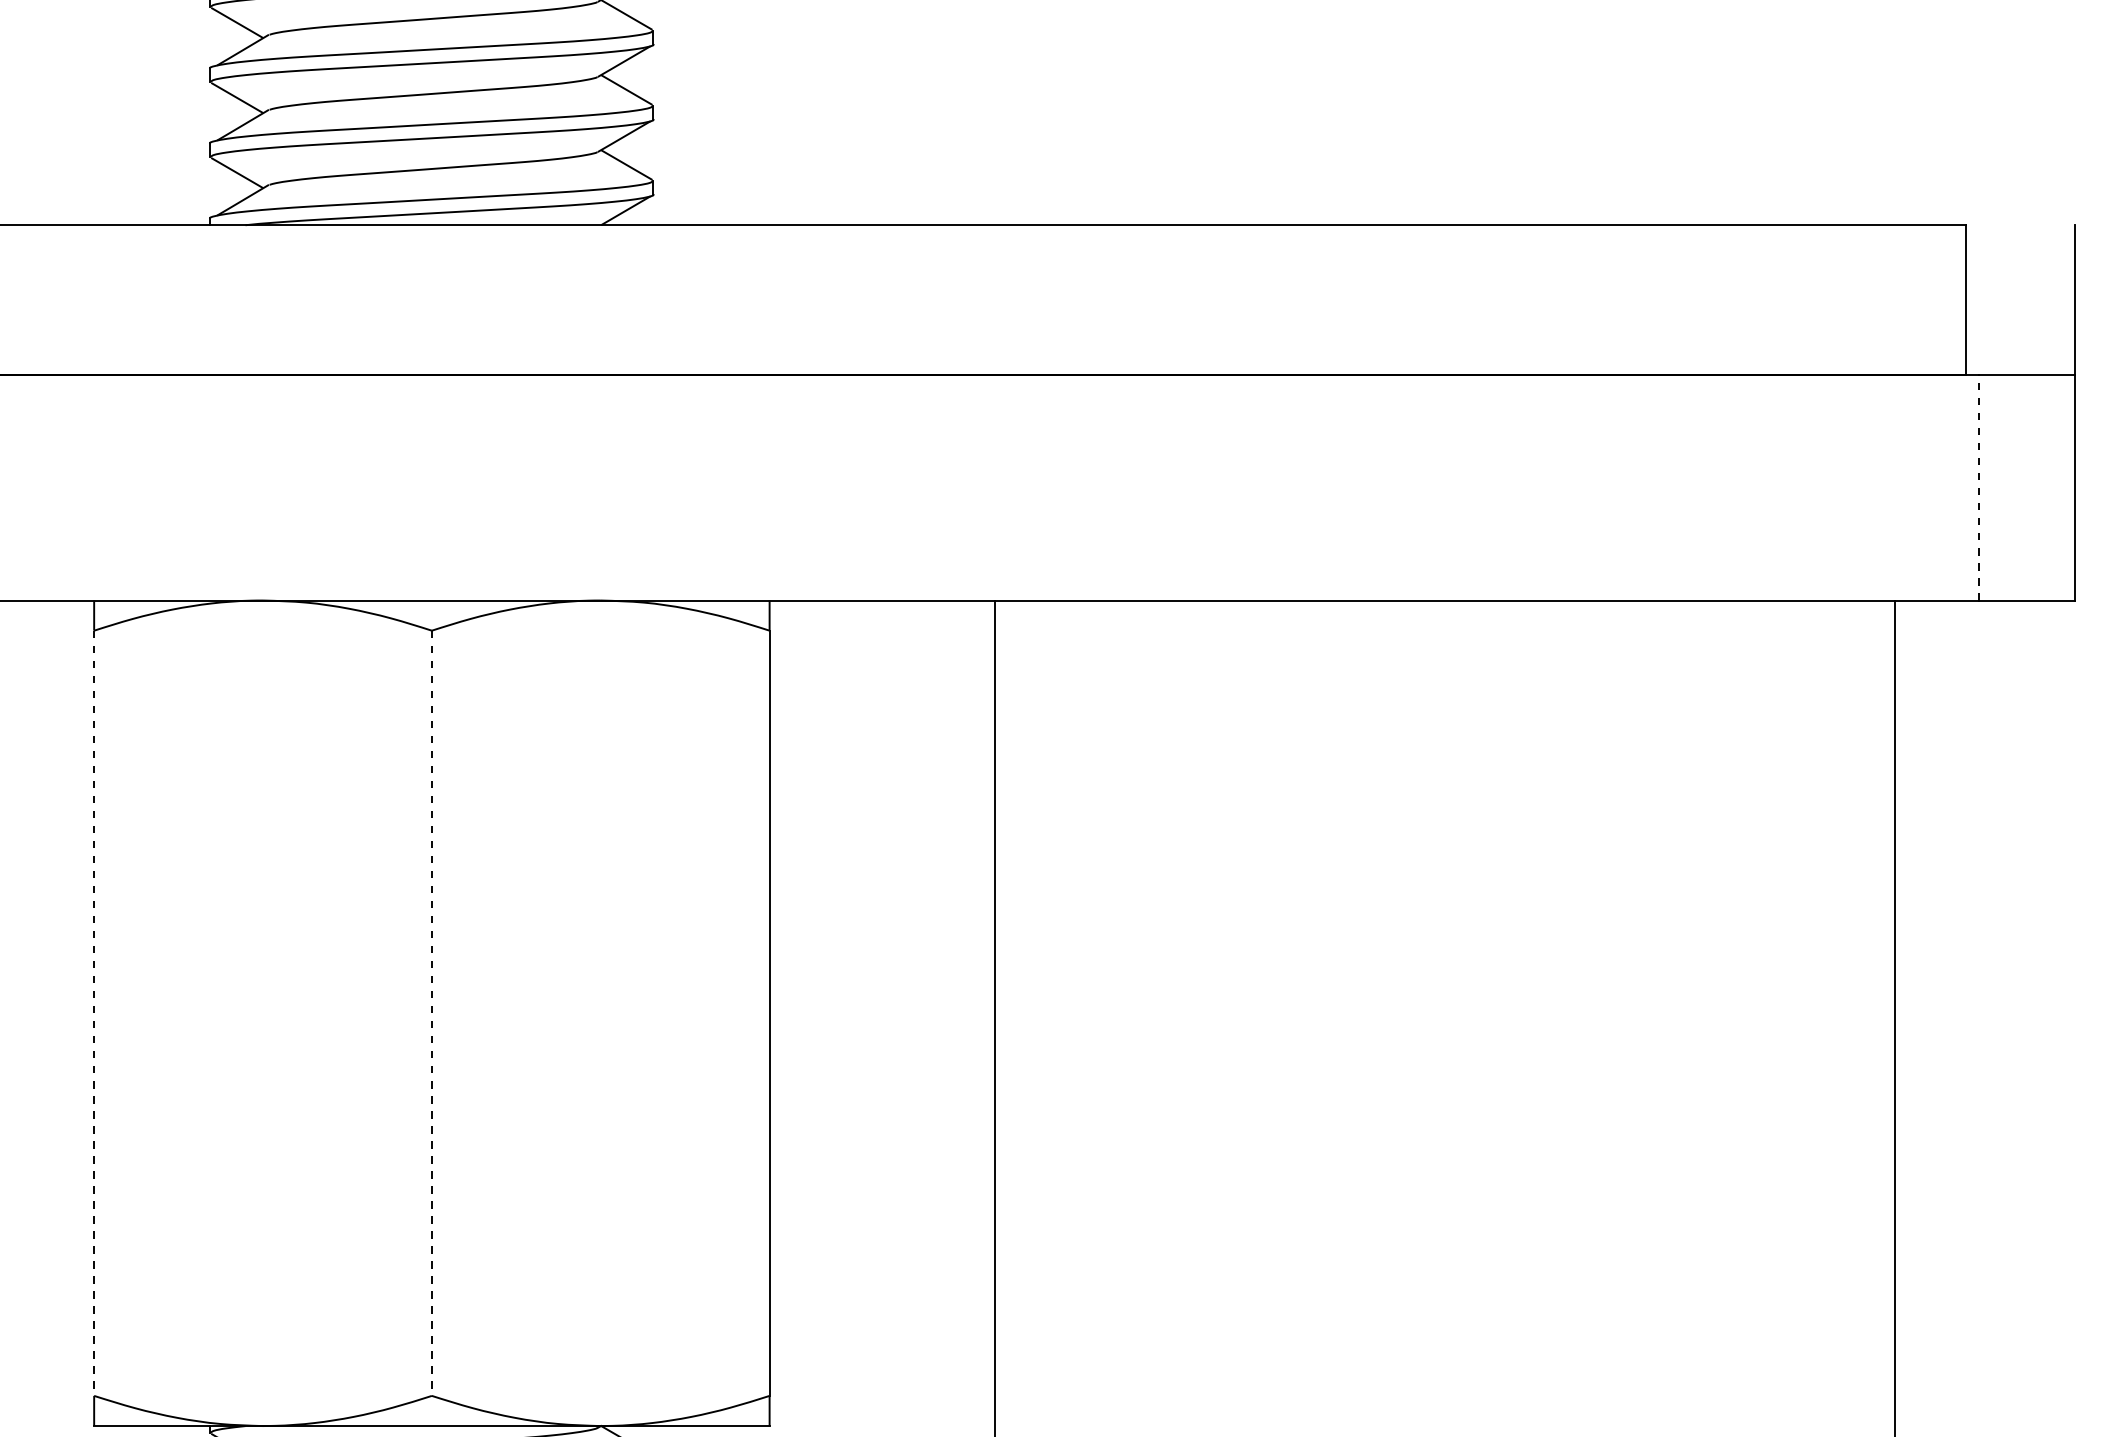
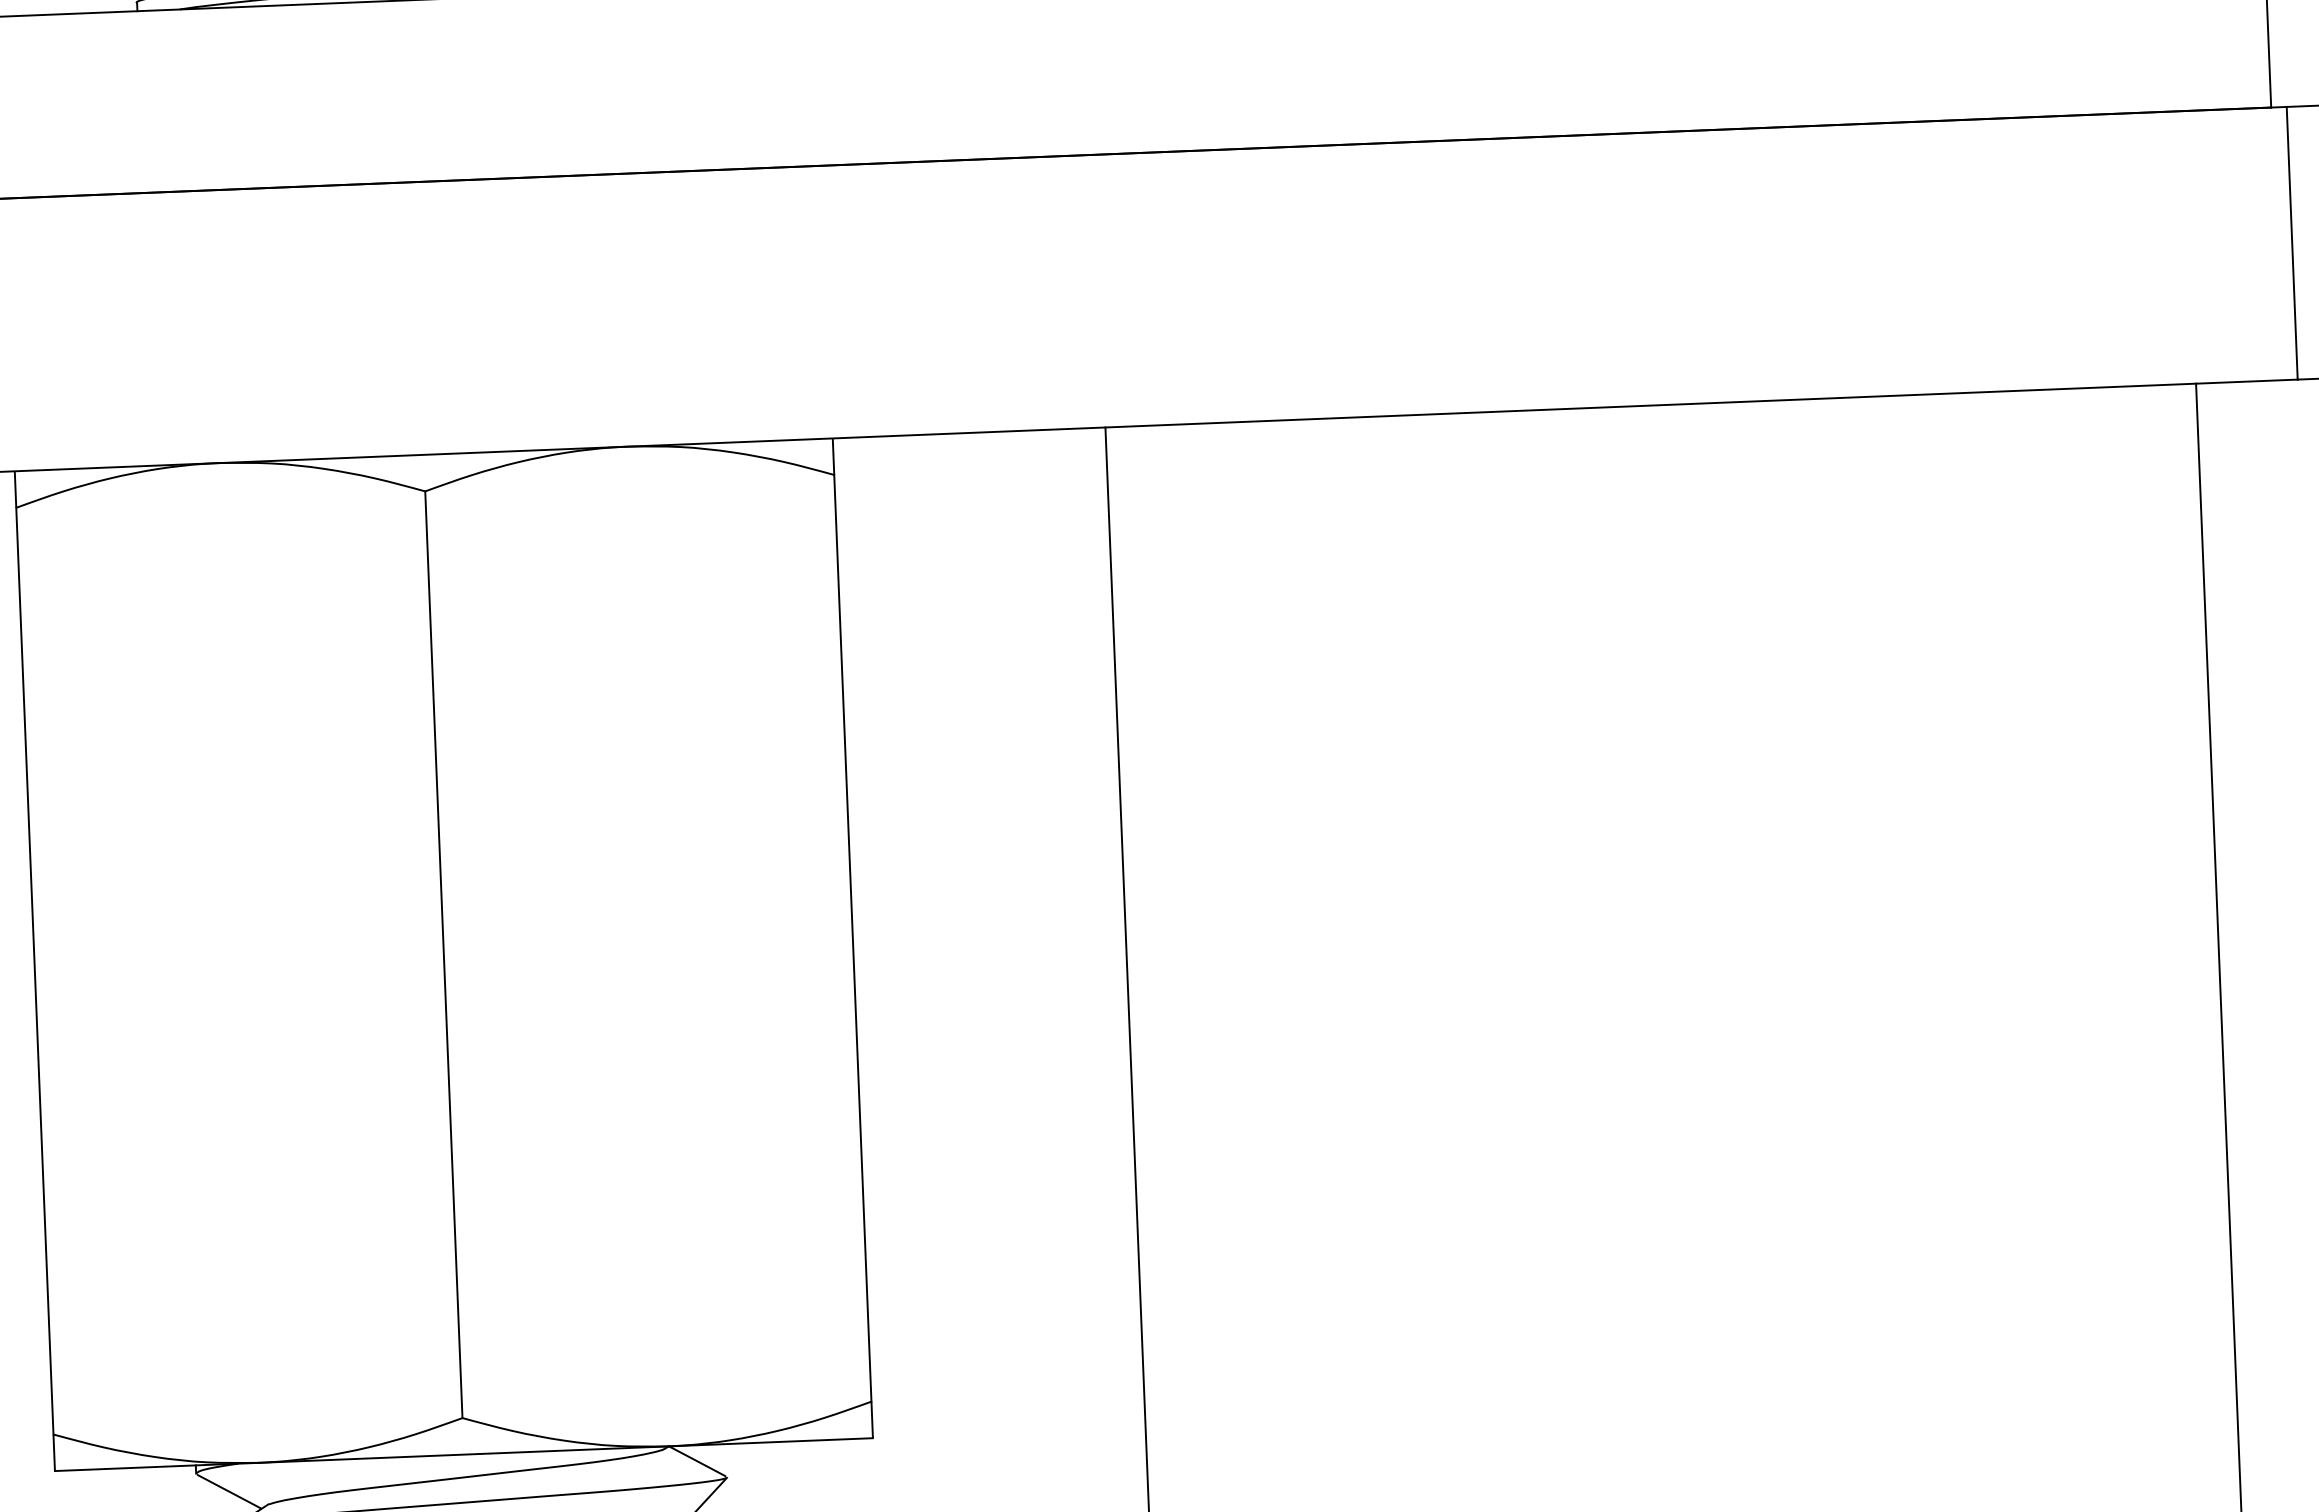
line: (1979, 487) -> (2292, 242), dashed -> solid
line: (94, 1013) -> (35, 971), dashed -> solid
line: (431, 1013) -> (443, 955), dashed -> solid

